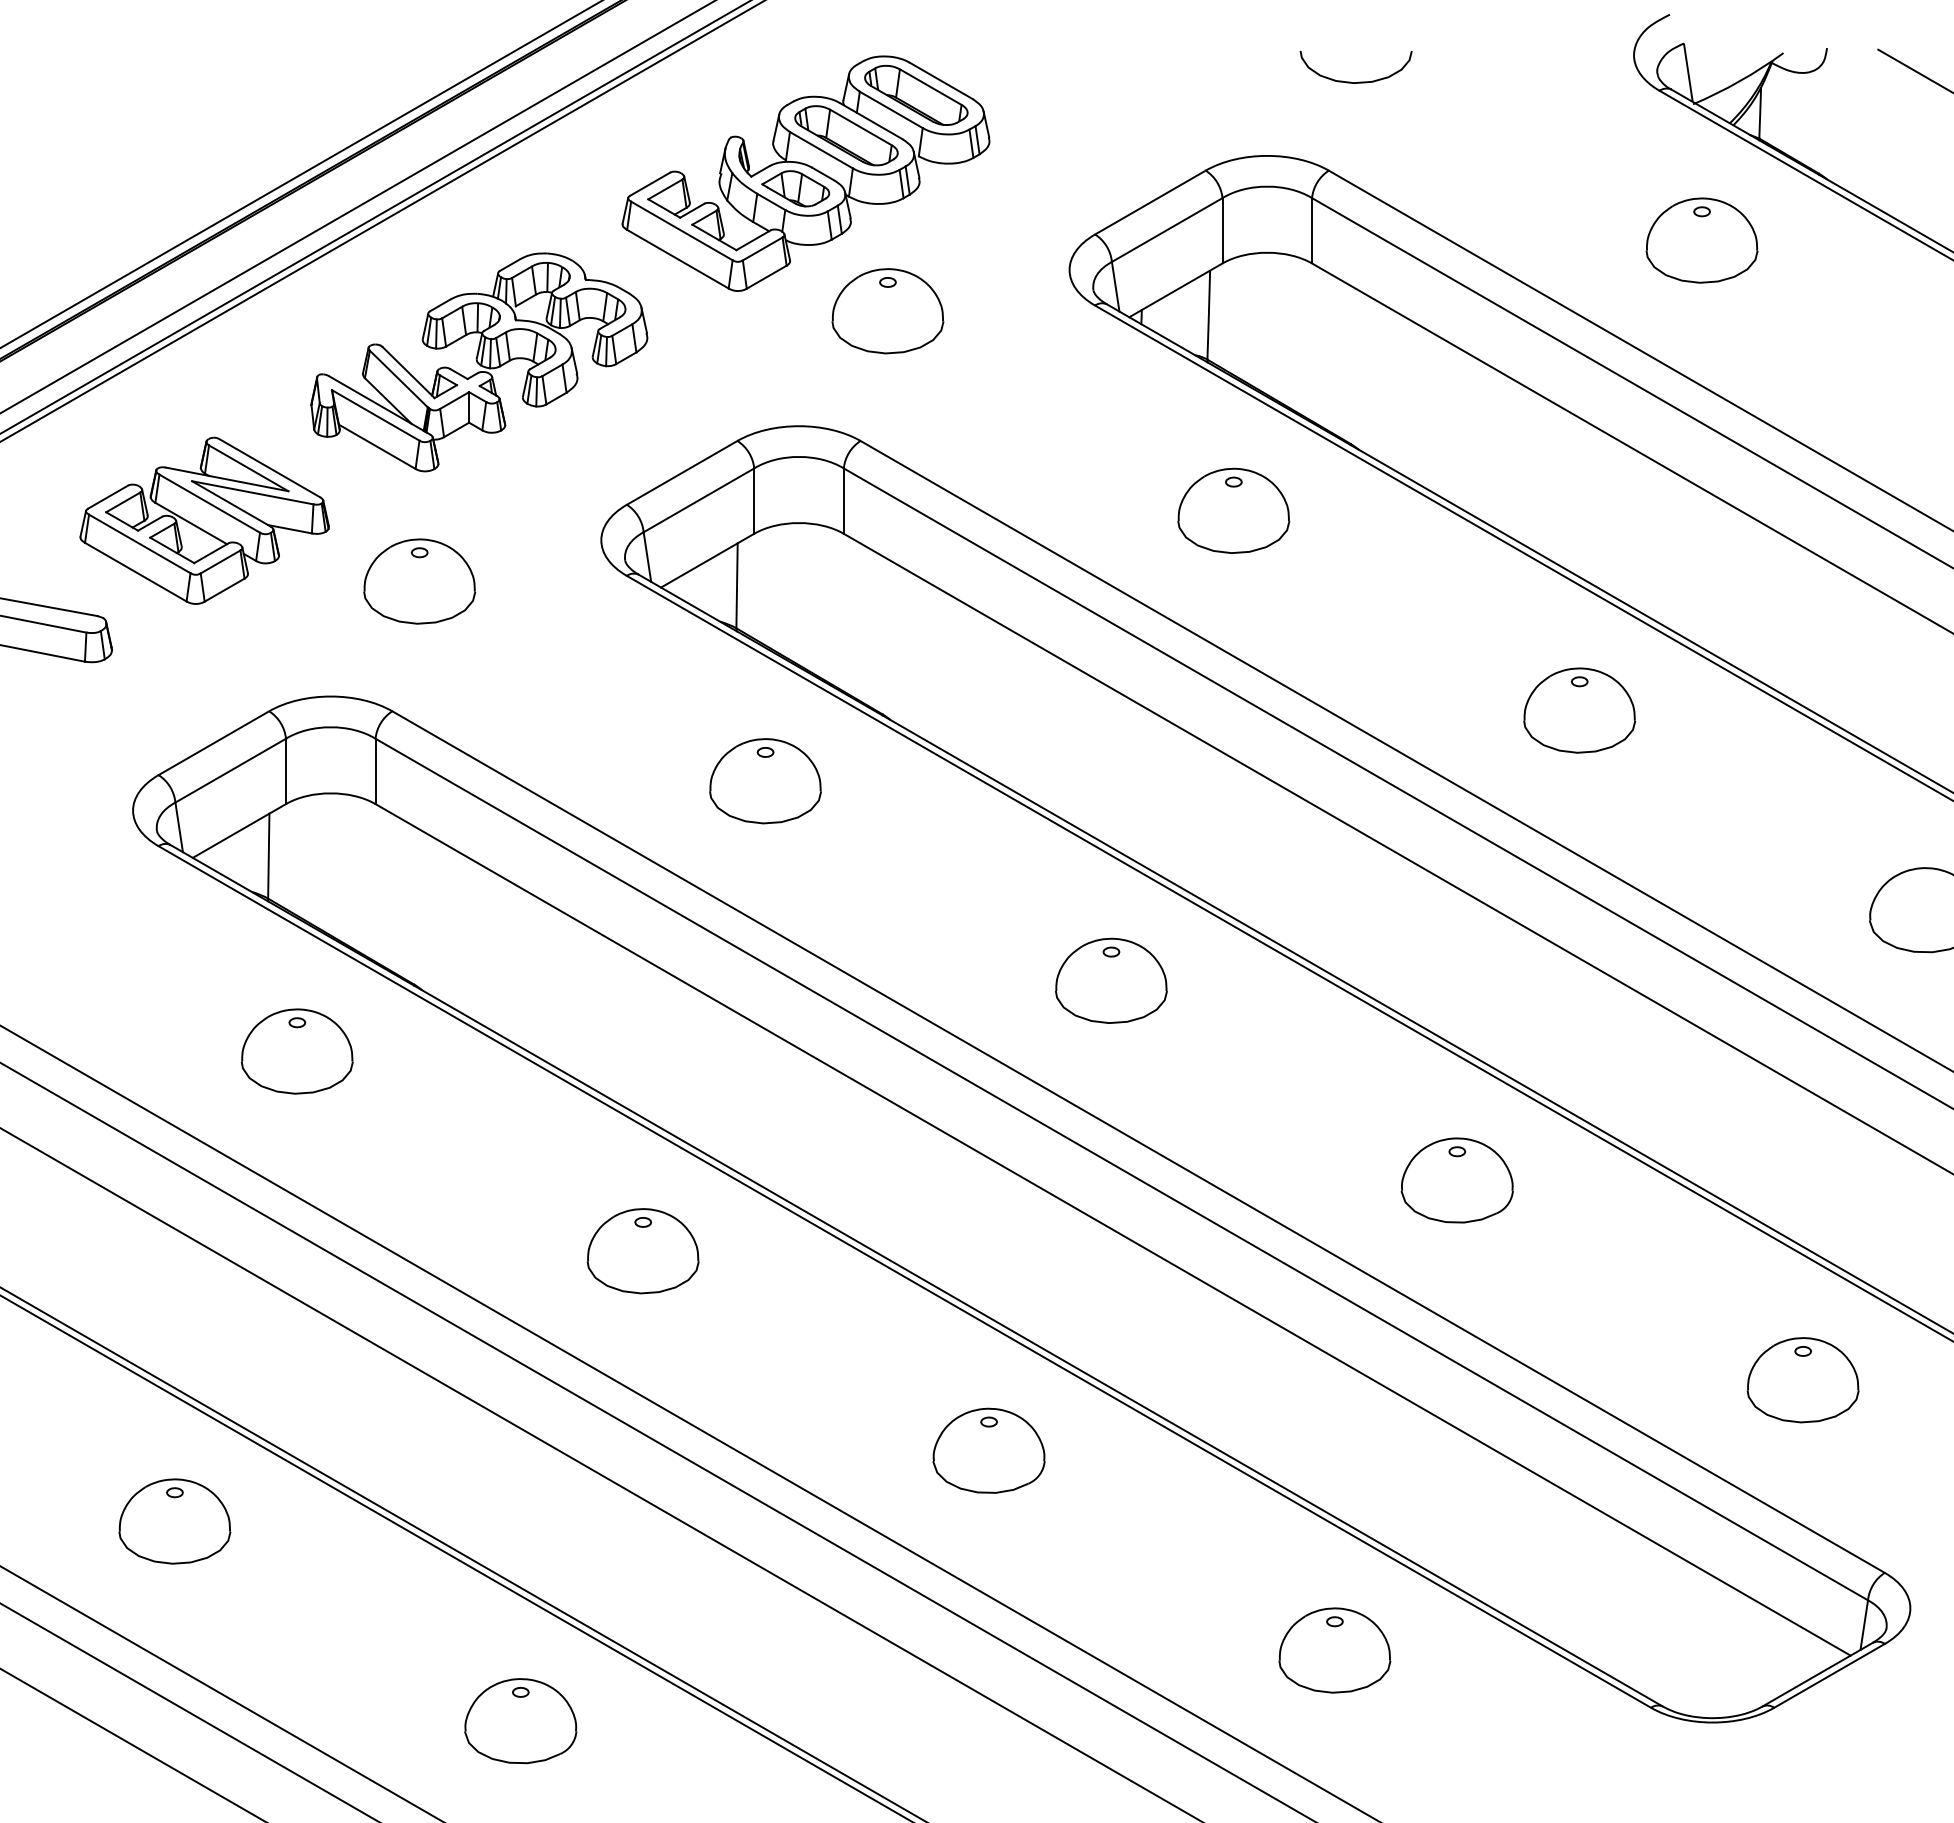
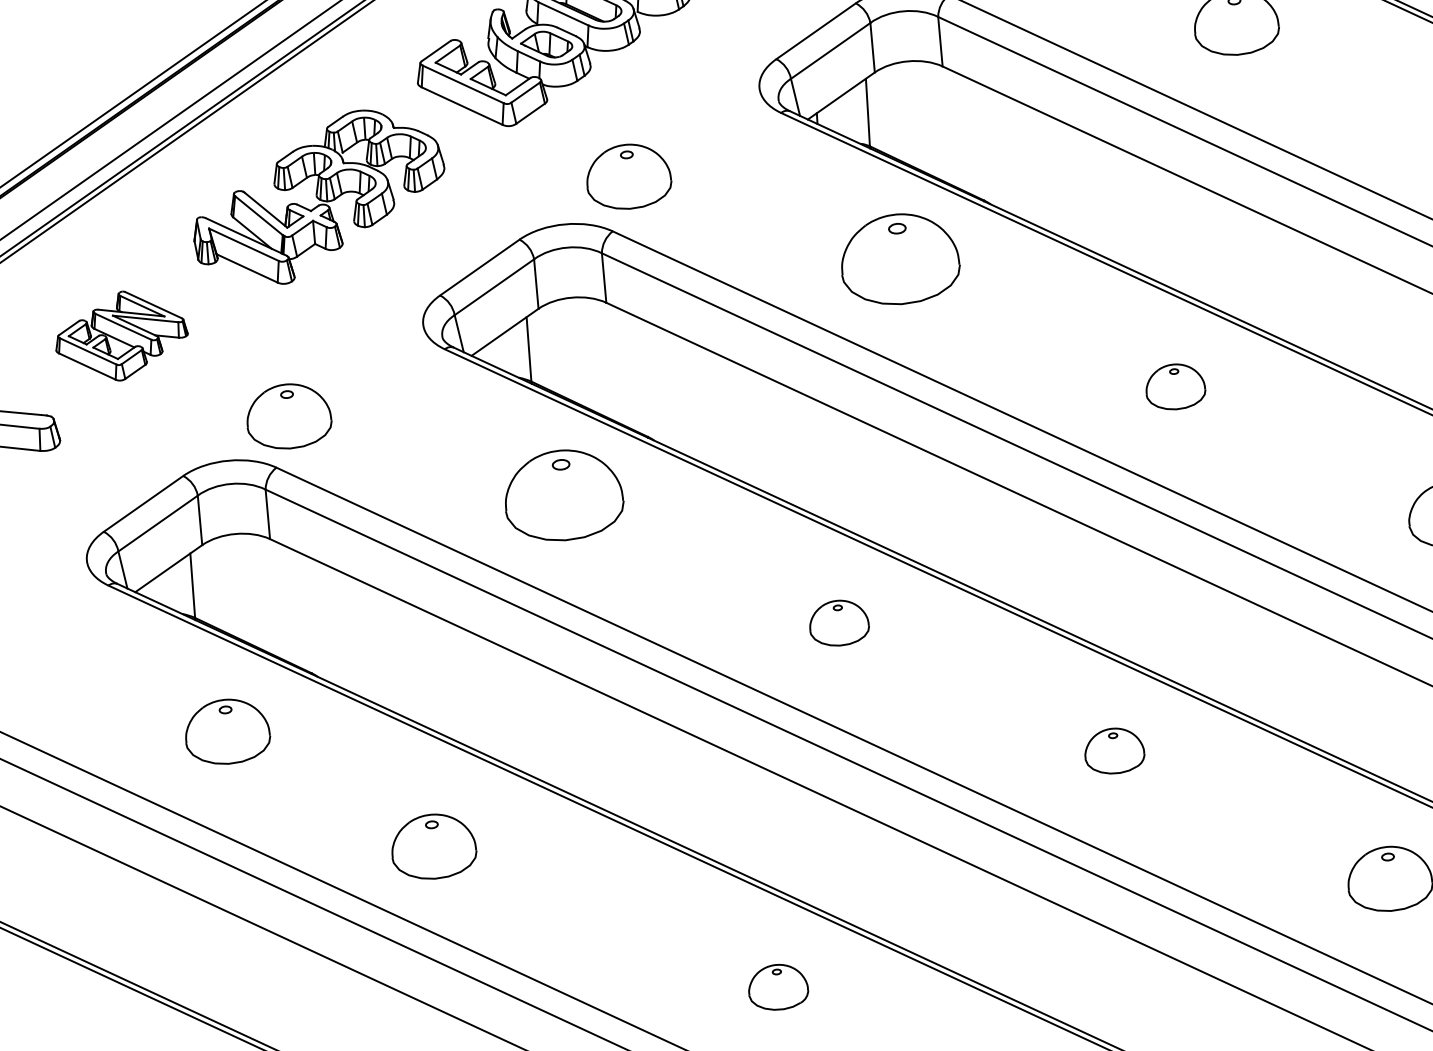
part: (887, 311) -> (628, 176), moved
part: (1233, 510) -> (899, 258), size x1.4
part: (204, 520) -> (121, 335), size x0.7
part: (419, 581) -> (288, 416), moved
part: (1579, 710) -> (1175, 386), size x0.7
part: (765, 781) -> (563, 495), size x1.4
part: (1111, 980) -> (839, 622), size x0.7
part: (1456, 1180) -> (1113, 751), size x0.7
part: (642, 1251) -> (433, 846), moved
part: (988, 1450) -> (777, 987), size x0.7

